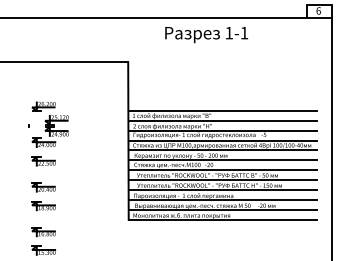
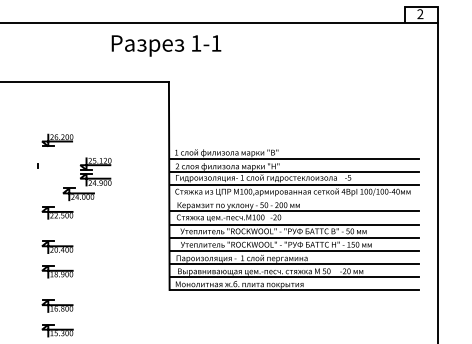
text: (318, 11) -> (420, 14), 6 -> 2
text: (206, 34) -> (166, 45), moved
line: (223, 111) -> (294, 146), removed
part: (49, 131) -> (86, 179), moved
line: (223, 150) -> (294, 198), removed

